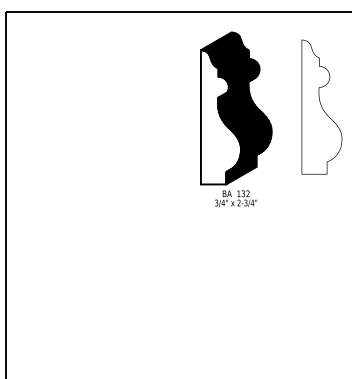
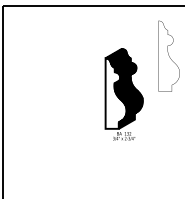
part: (234, 119) -> (123, 94), moved

